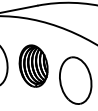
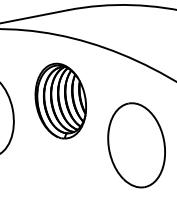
part: (33, 65) -> (60, 100), moved

